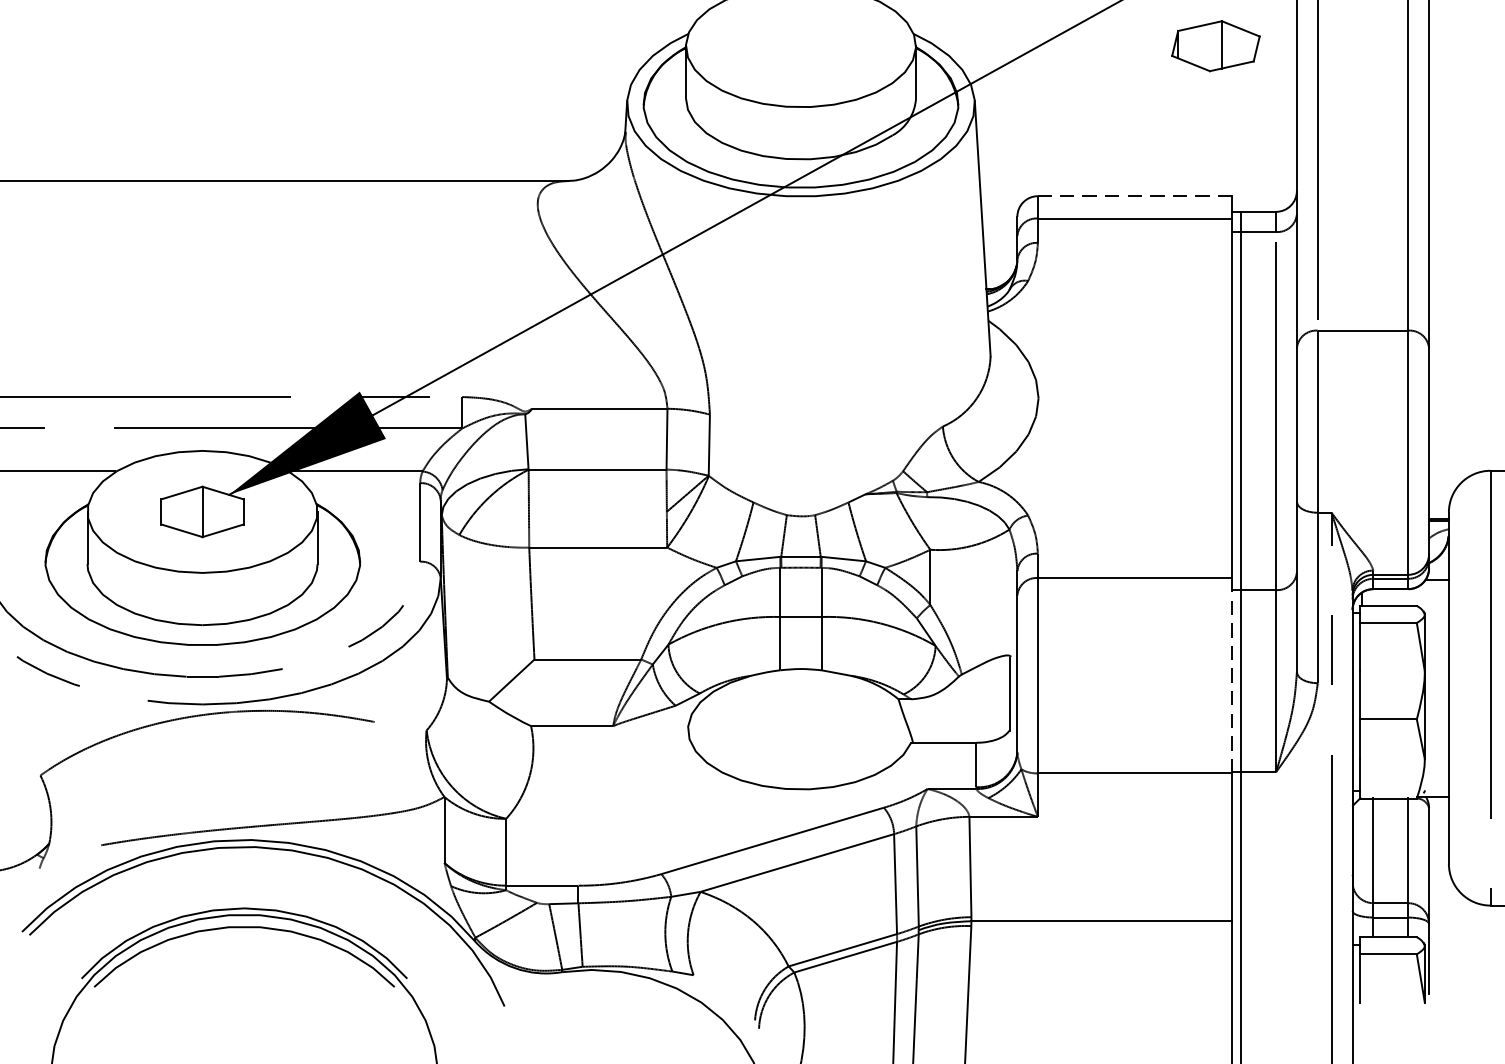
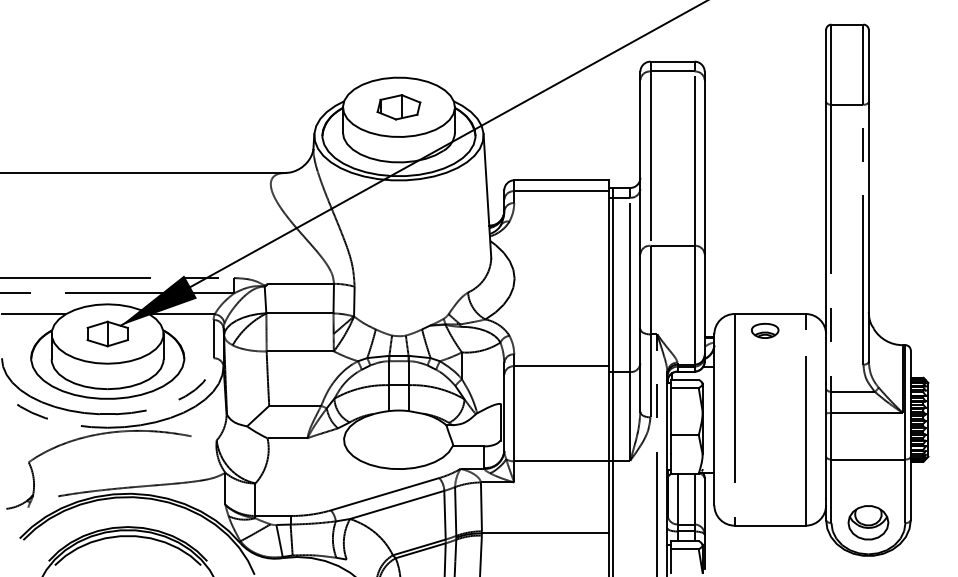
part: (1214, 46) -> (398, 107), moved
line: (1134, 196) -> (561, 180), dashed -> solid
line: (1231, 675) -> (608, 413), dashed -> solid

